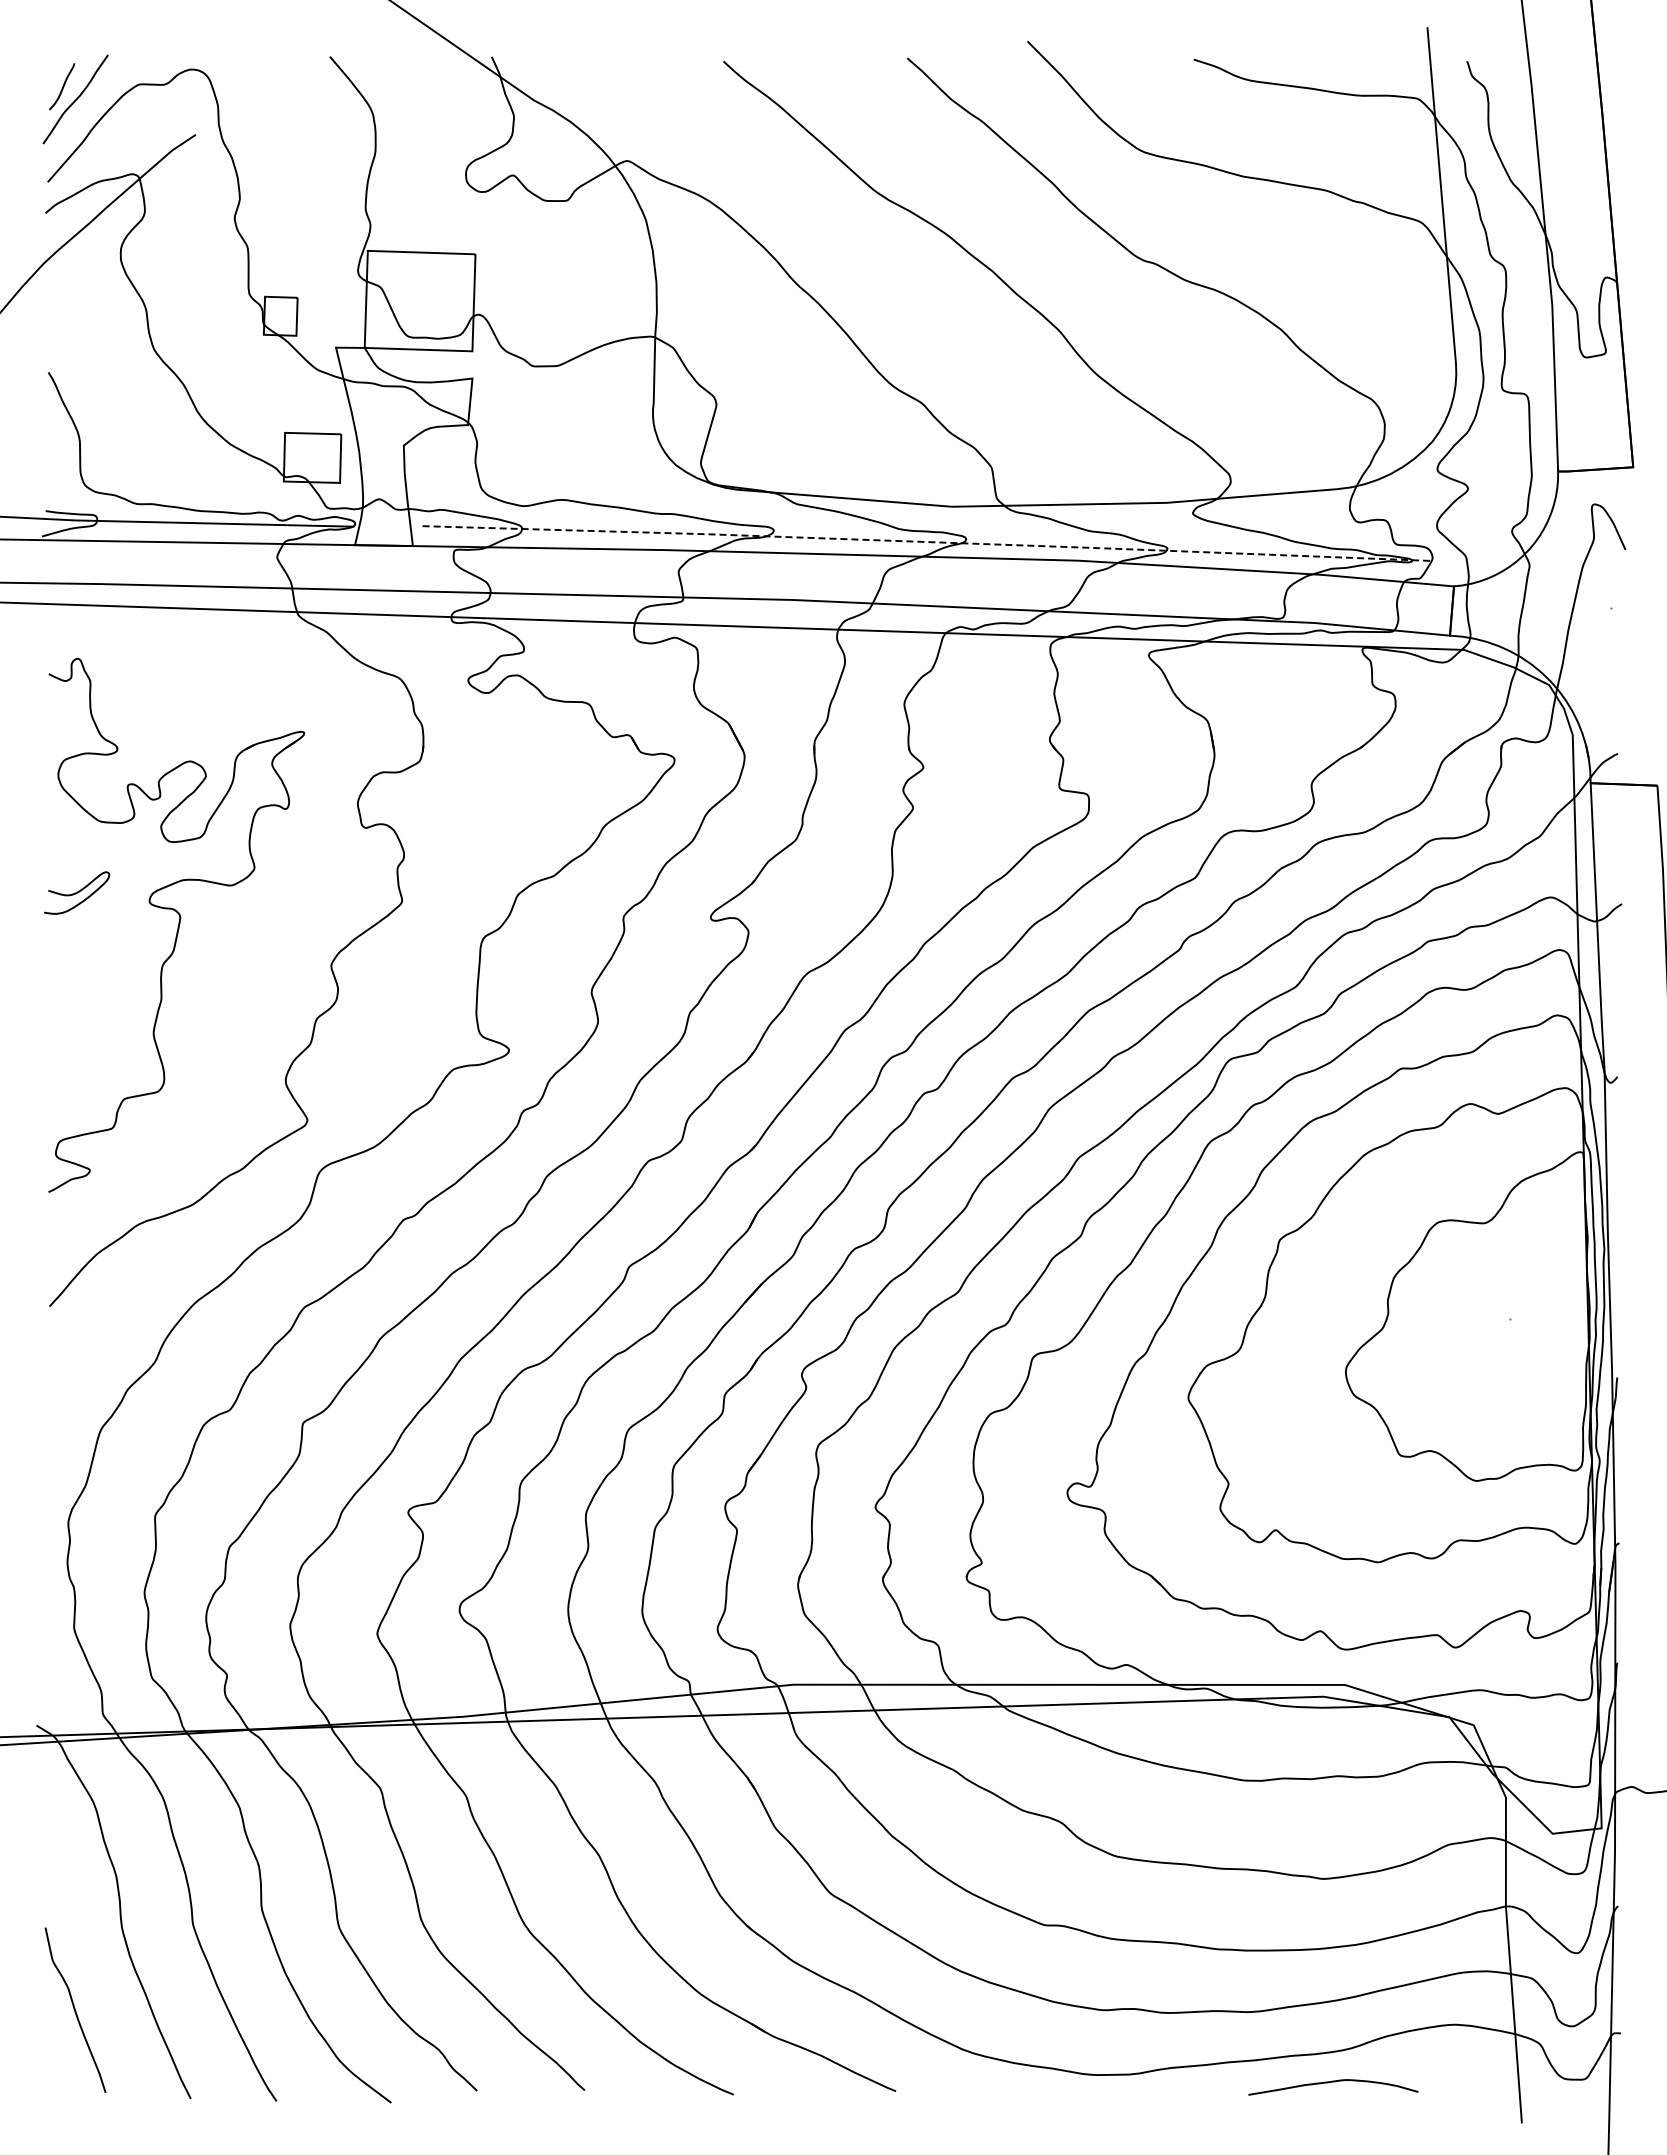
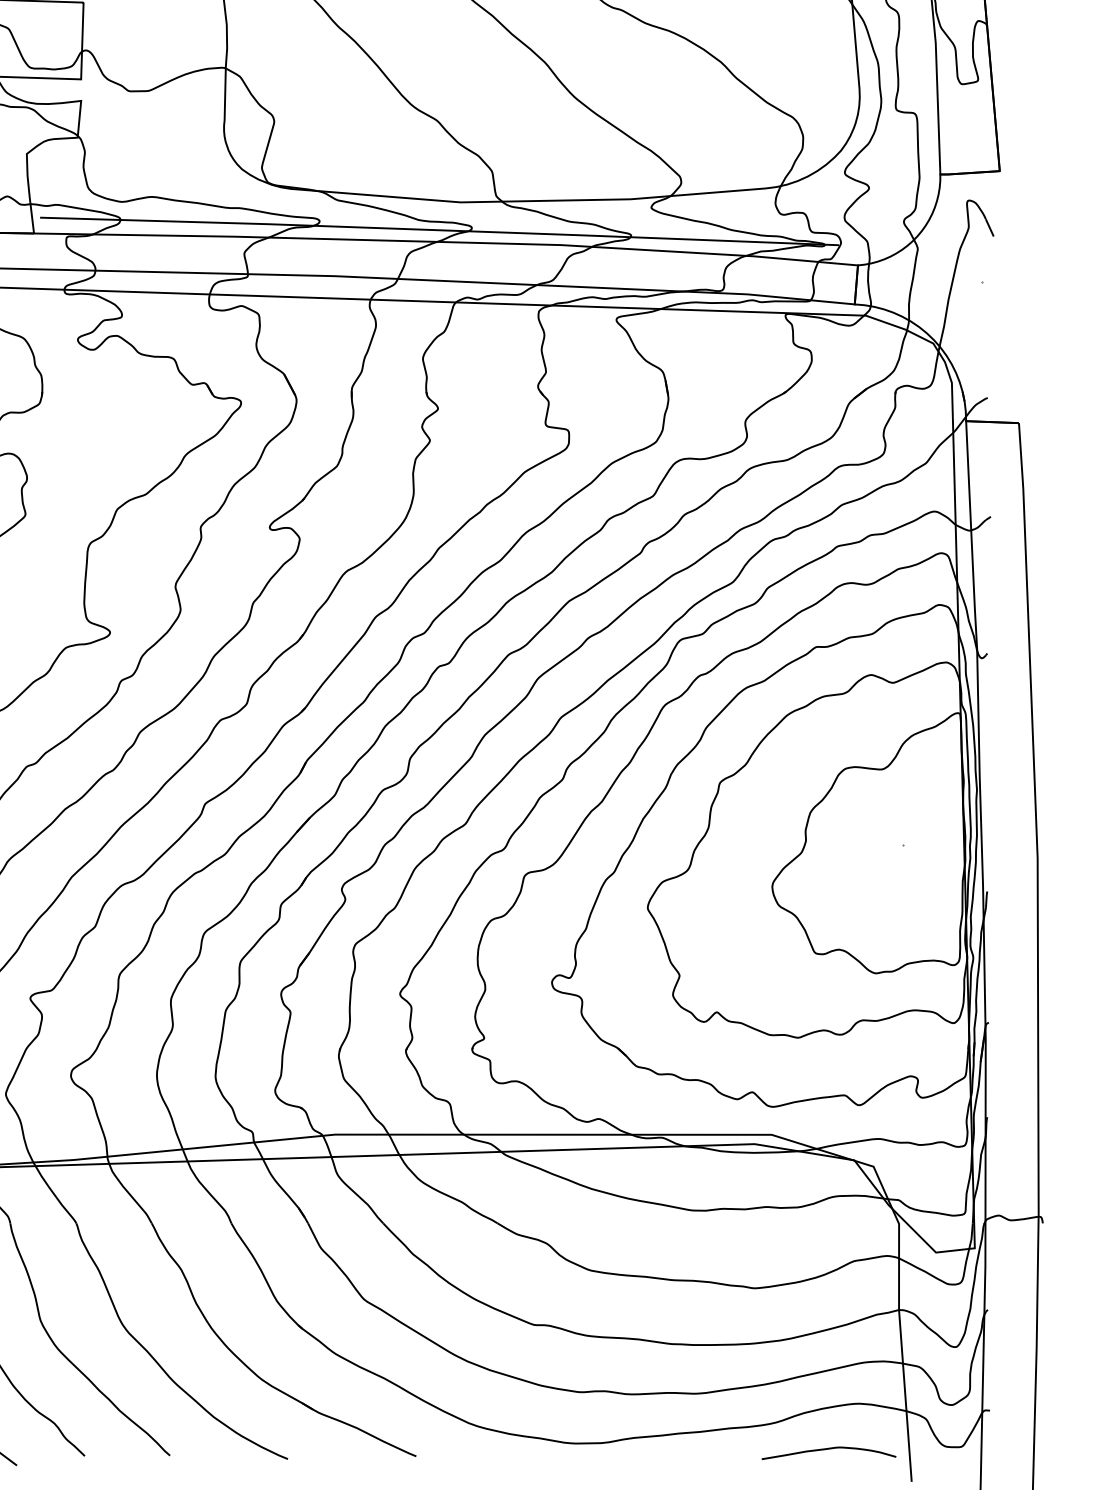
line: (924, 541) -> (438, 229), dashed -> solid
curve: (1333, 2082) -> (829, 1449), moved

